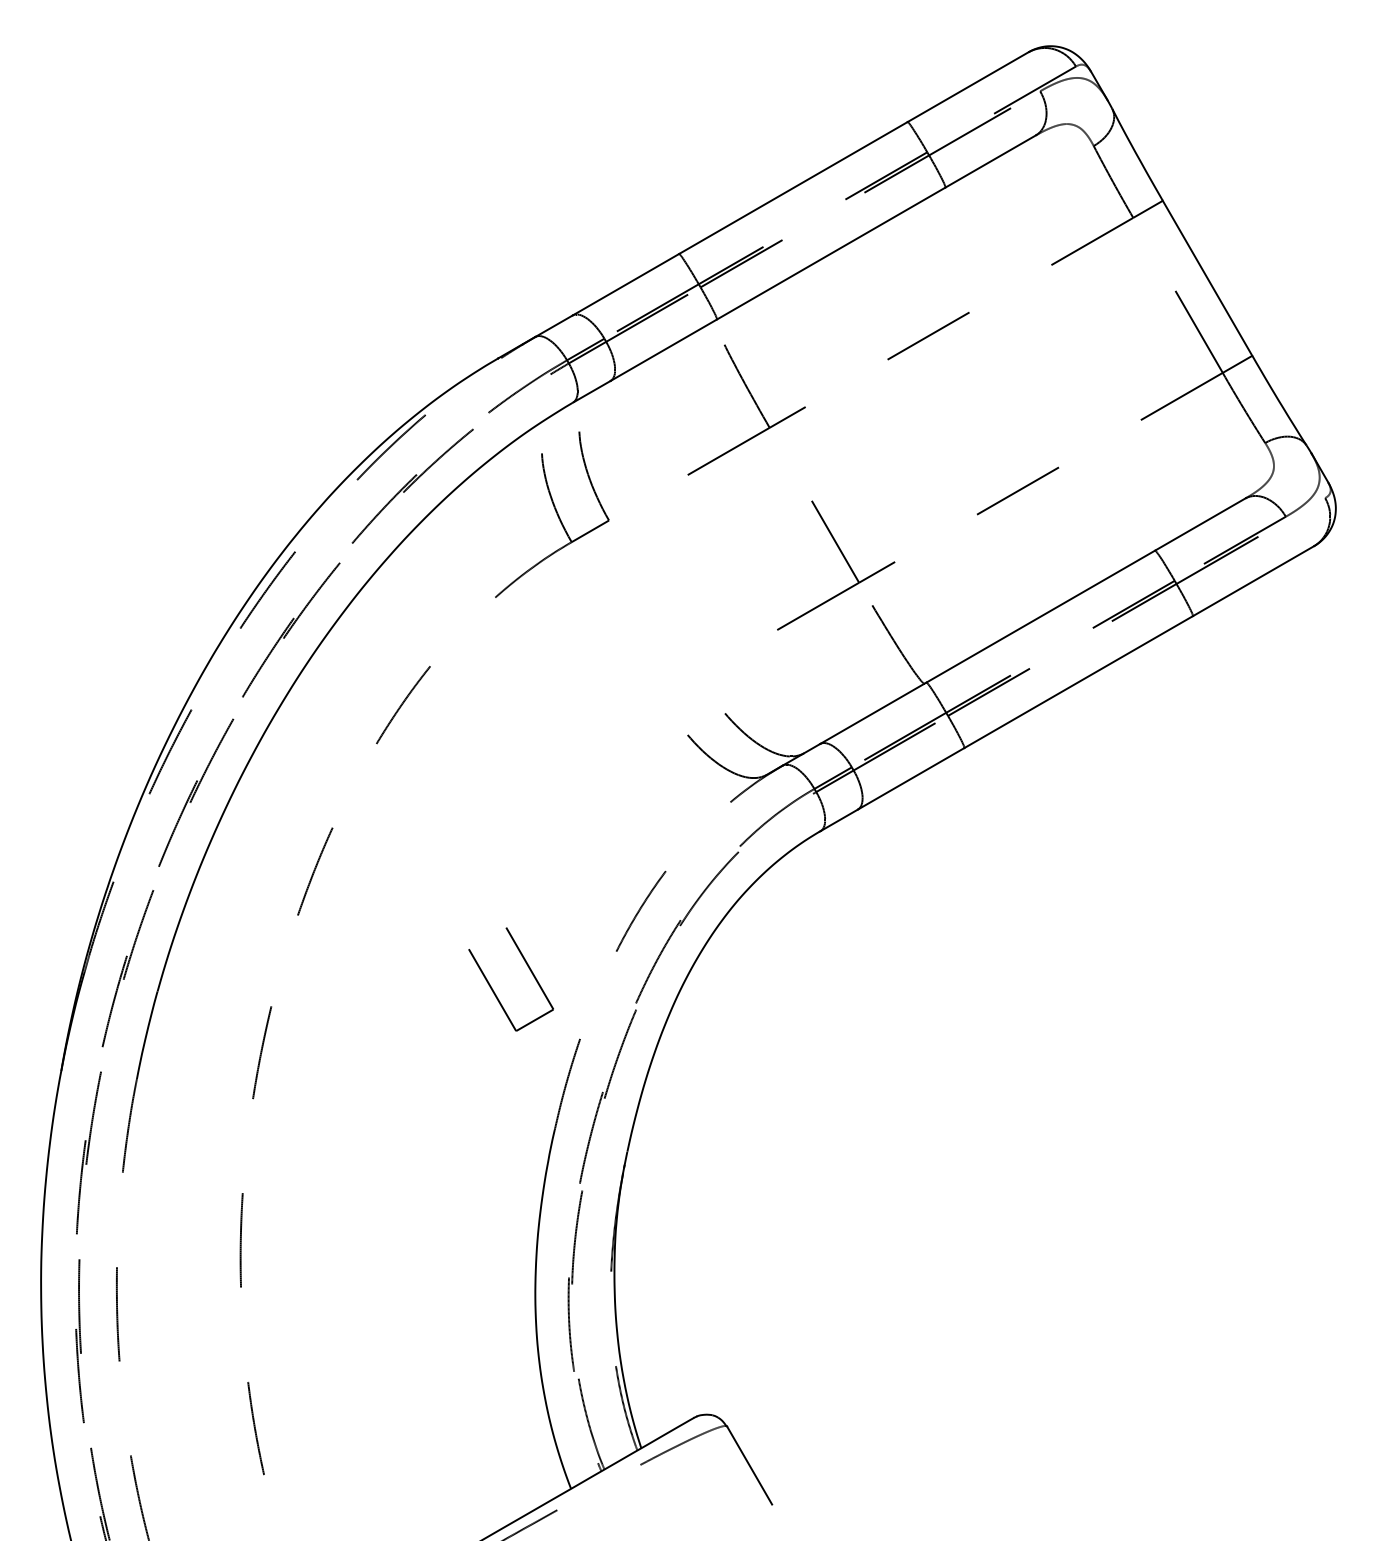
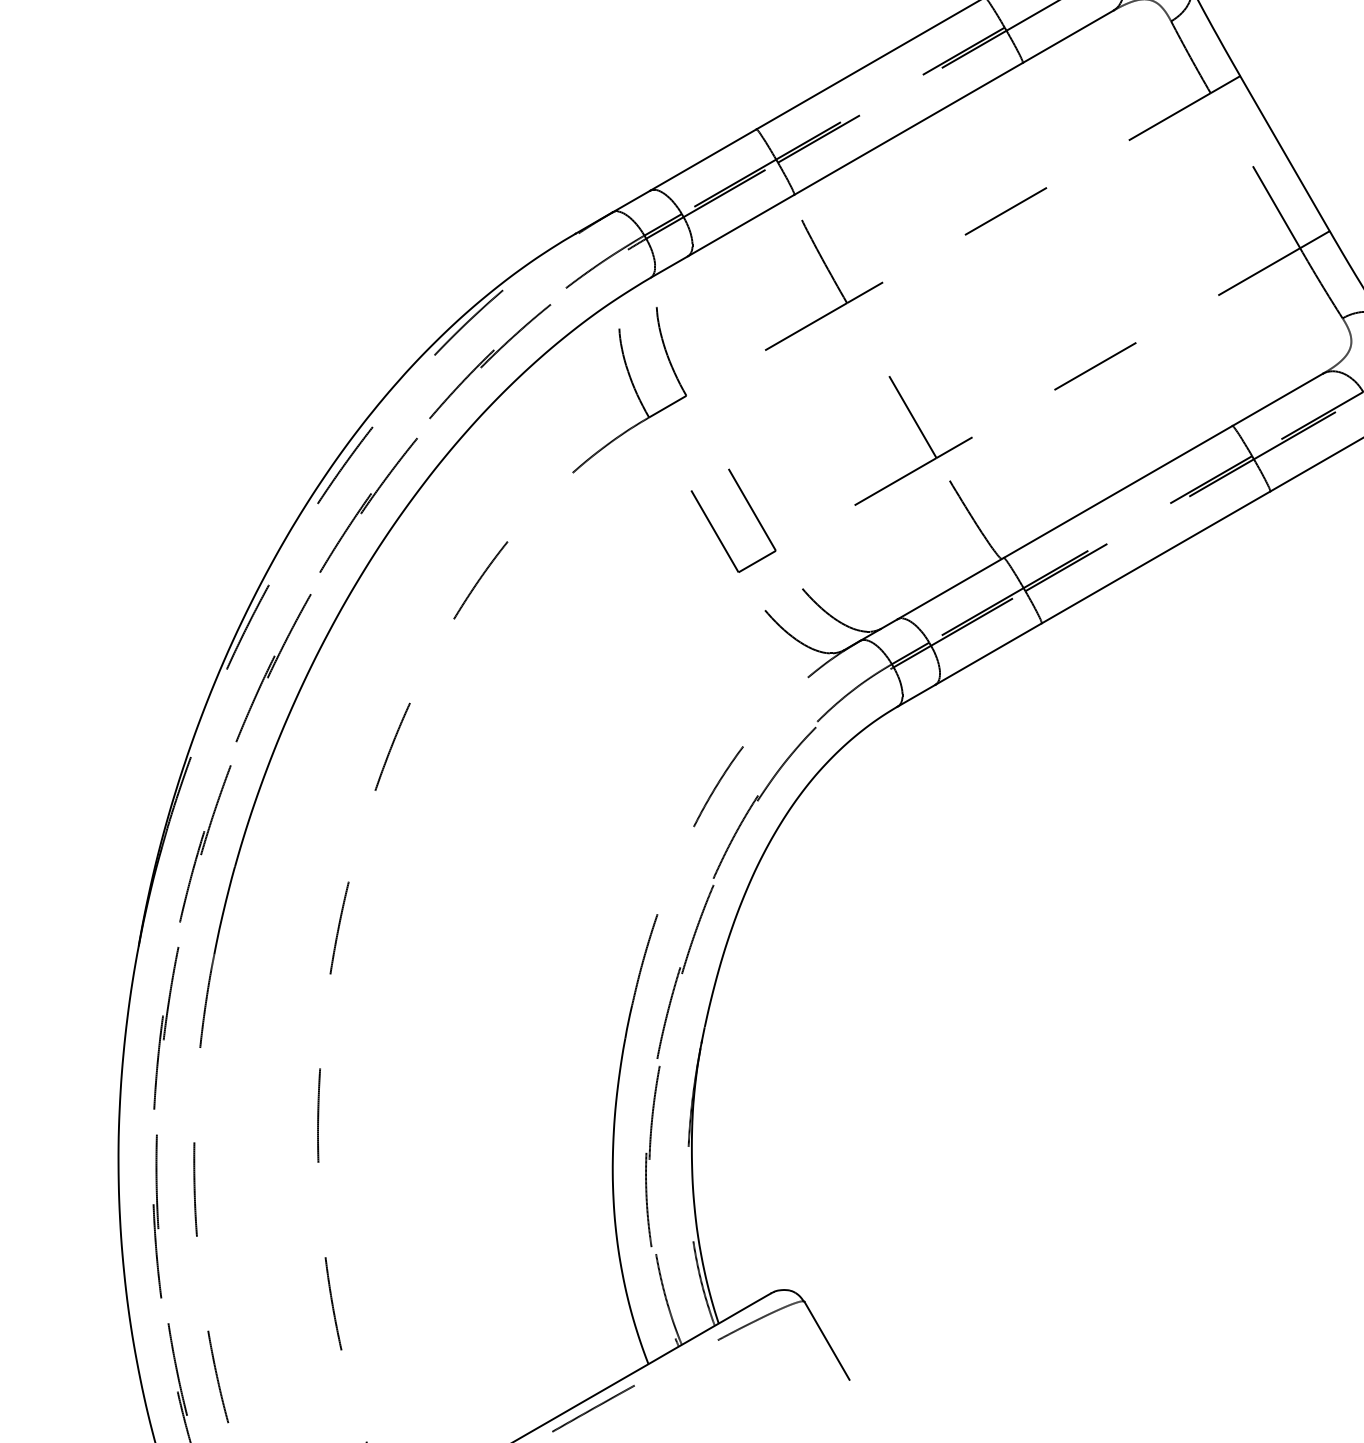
part: (492, 987) -> (714, 528), moved

